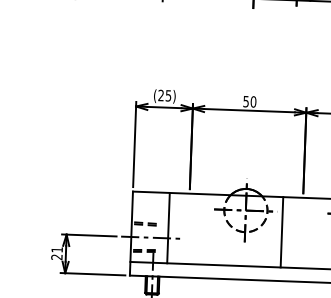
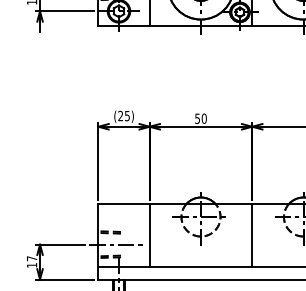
line: (168, 228) -> (149, 235), moved
line: (282, 232) -> (252, 235), moved
text: (56, 252) -> (31, 261), 21 -> 17

